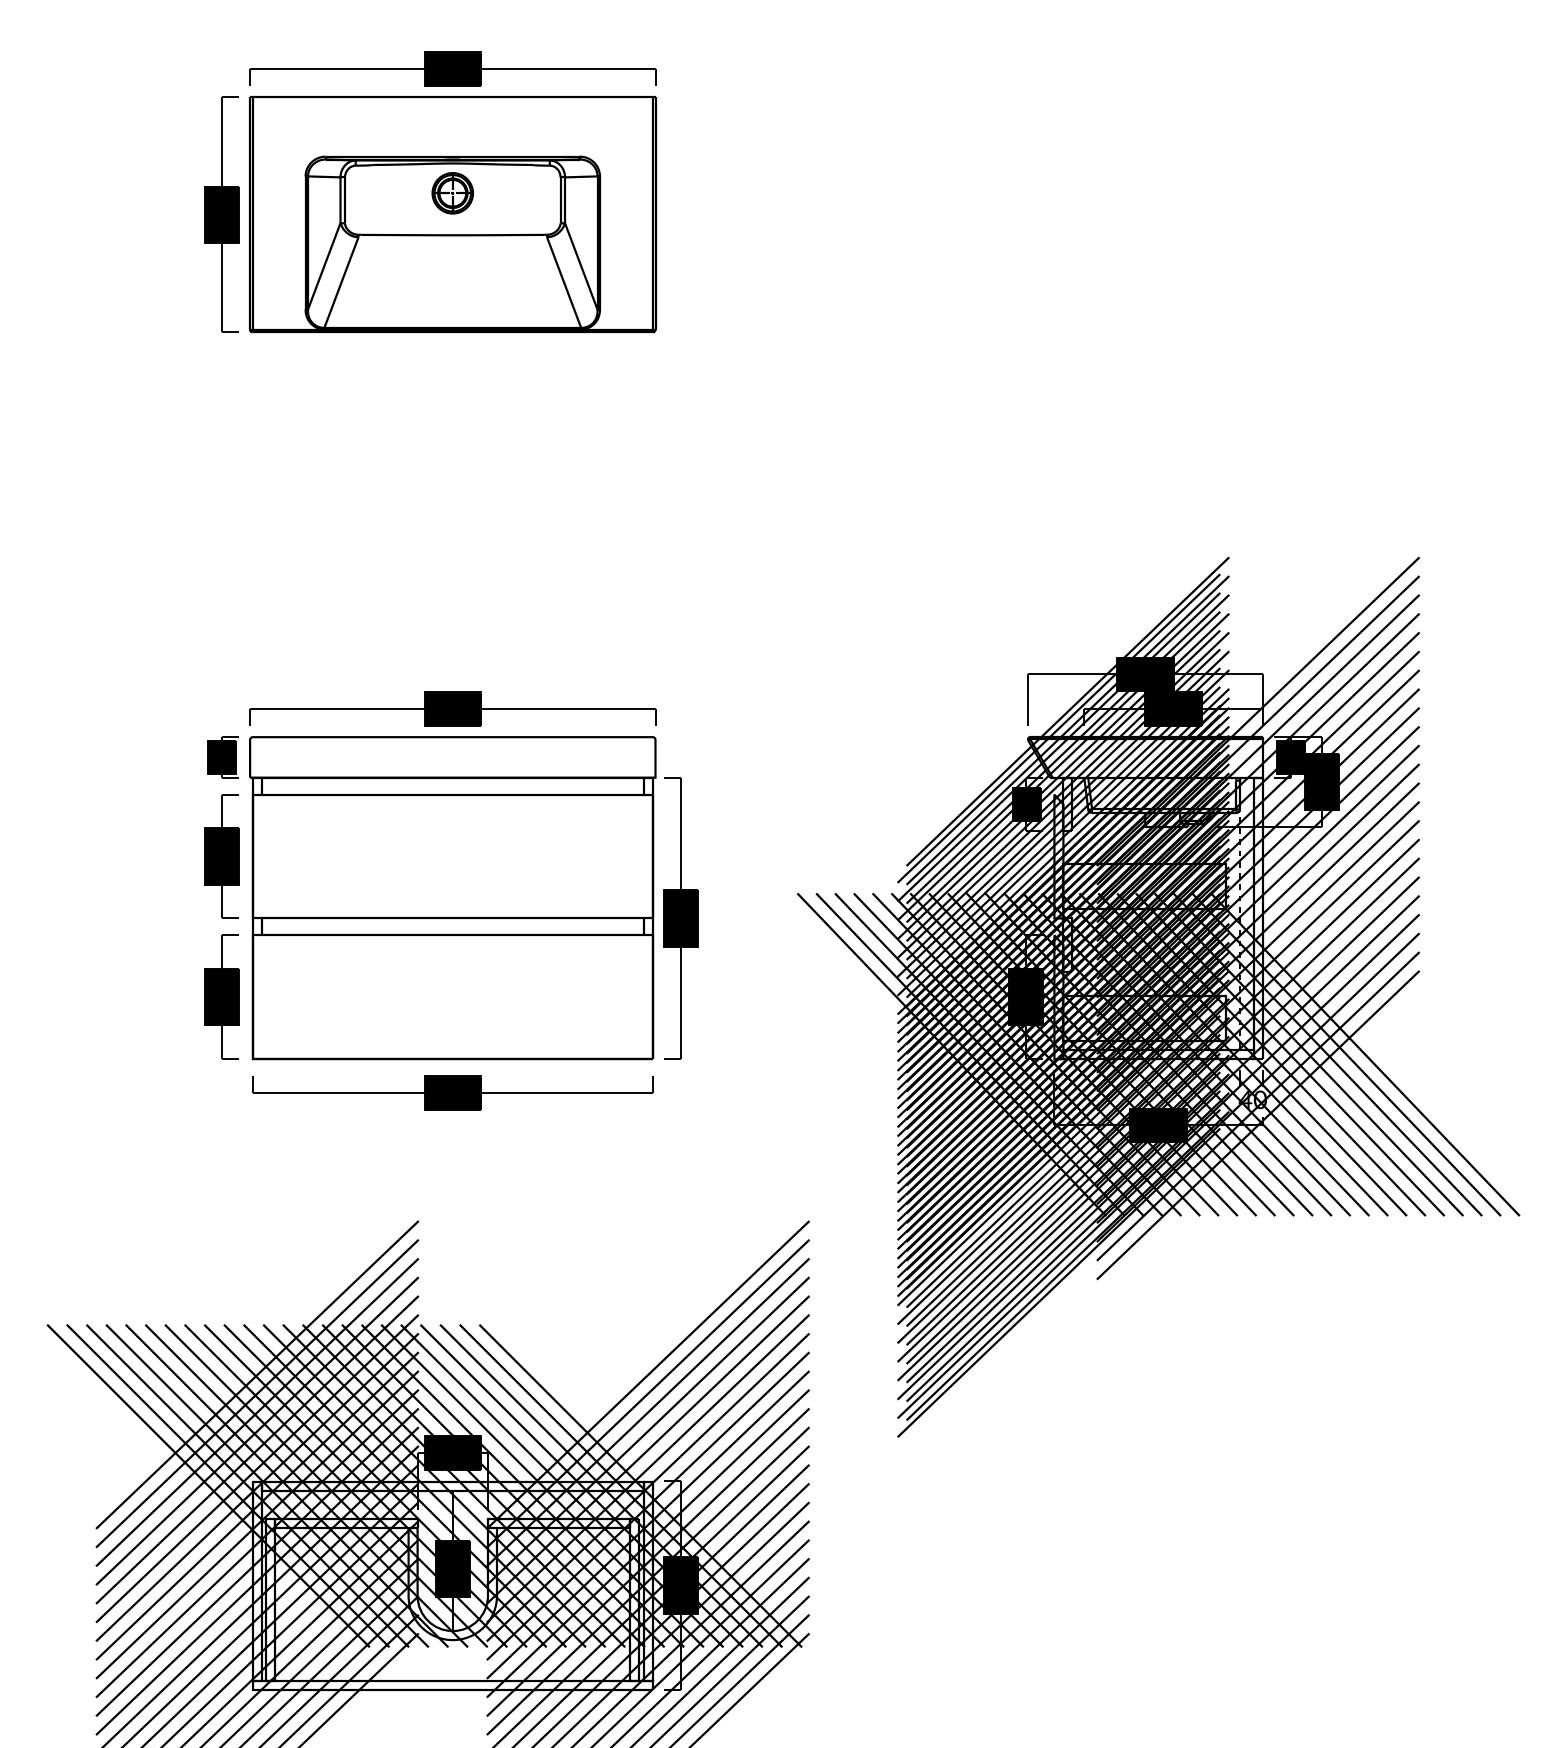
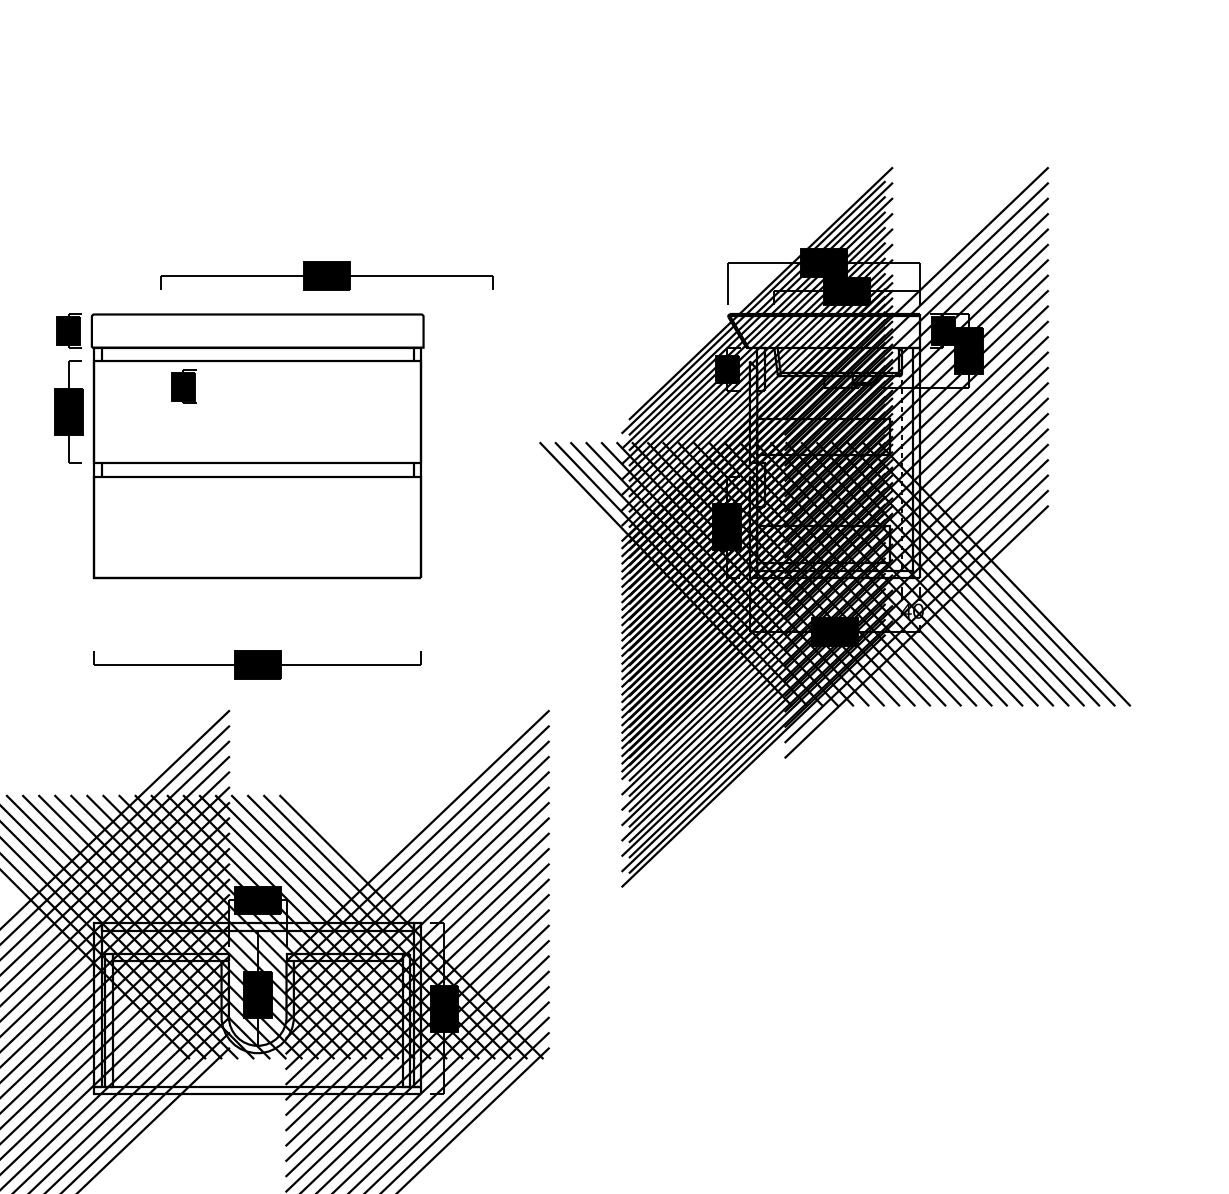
part: (452, 708) -> (327, 275), moved
part: (362, 825) -> (183, 386), added
part: (680, 918) -> (444, 462), removed
part: (221, 996) -> (68, 526), removed
part: (452, 1092) -> (257, 664), moved

